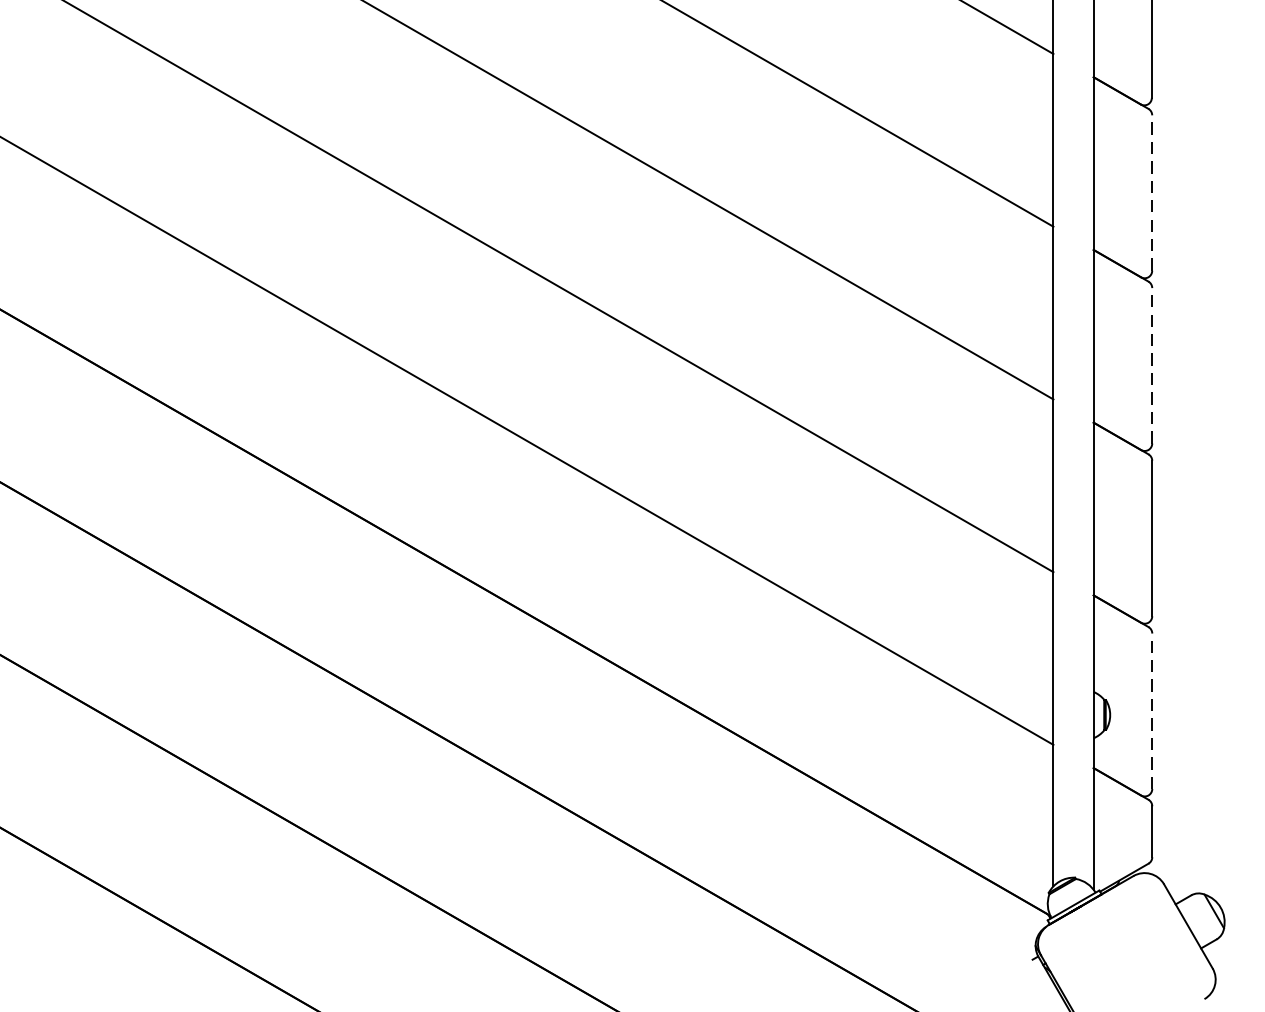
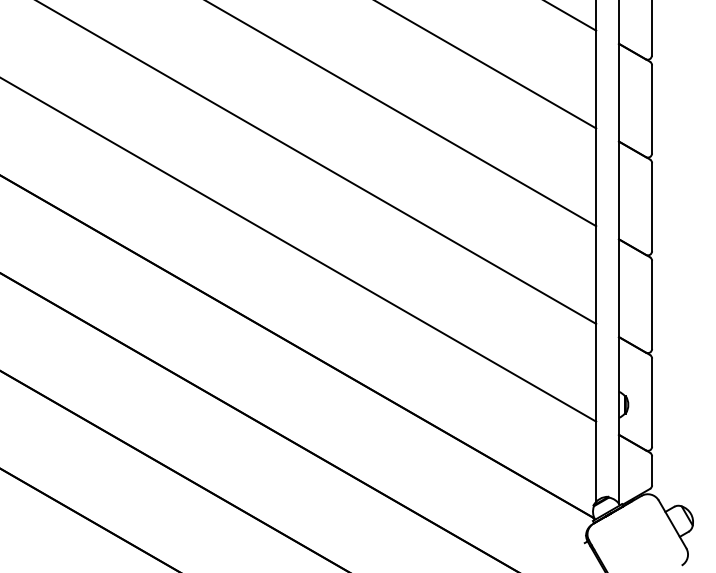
line: (1152, 193) -> (652, 109), dashed -> solid
line: (1152, 366) -> (652, 207), dashed -> solid
line: (1152, 710) -> (652, 402), dashed -> solid

